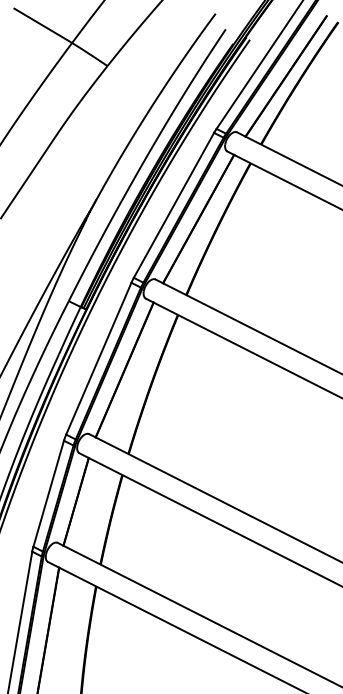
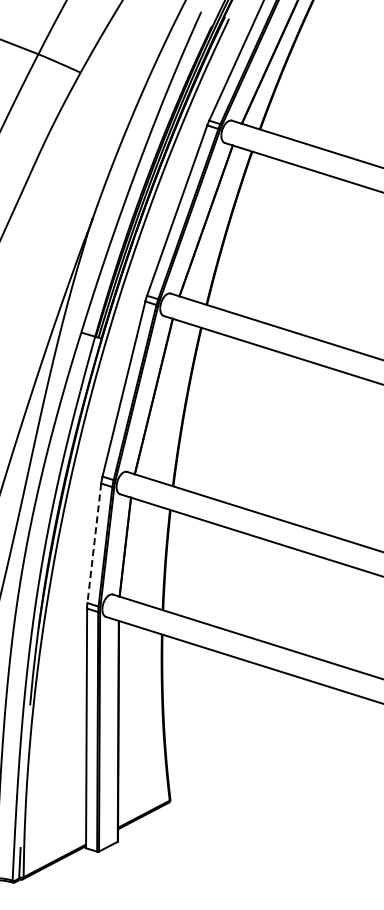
line: (48, 493) -> (94, 543), solid -> dashed

